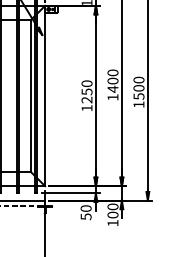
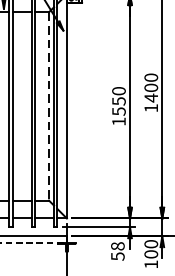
line: (30, 96) -> (48, 107), solid -> dashed
text: (86, 99) -> (118, 110), 1250 -> 1550
text: (86, 208) -> (118, 246), 50 -> 58

